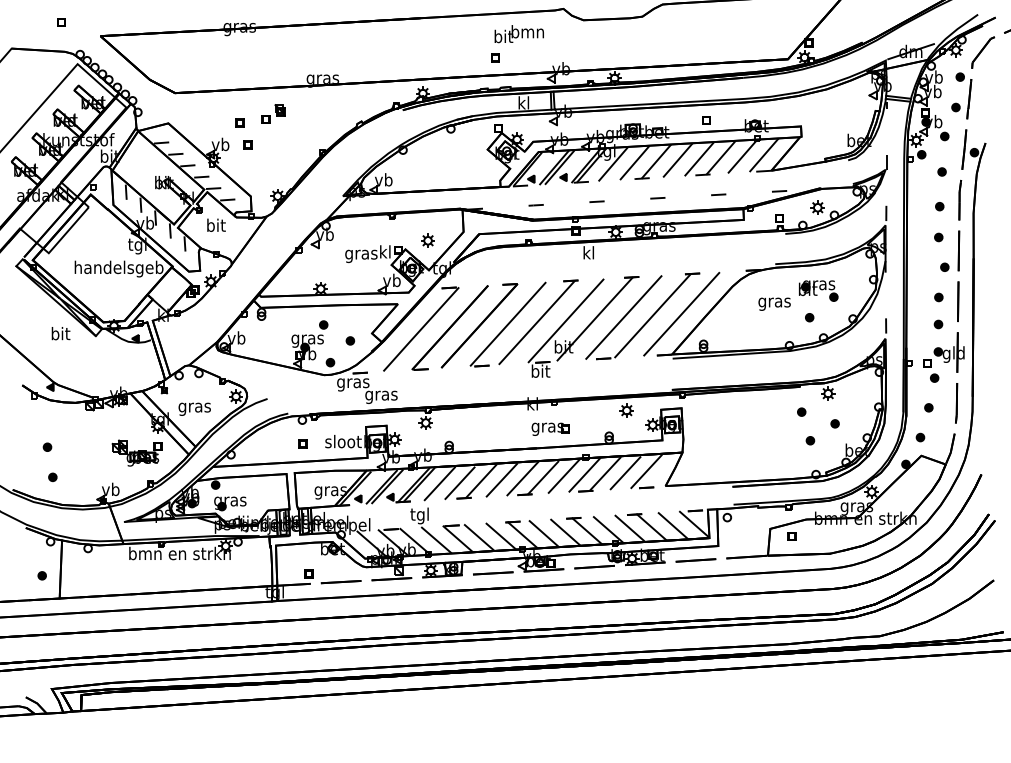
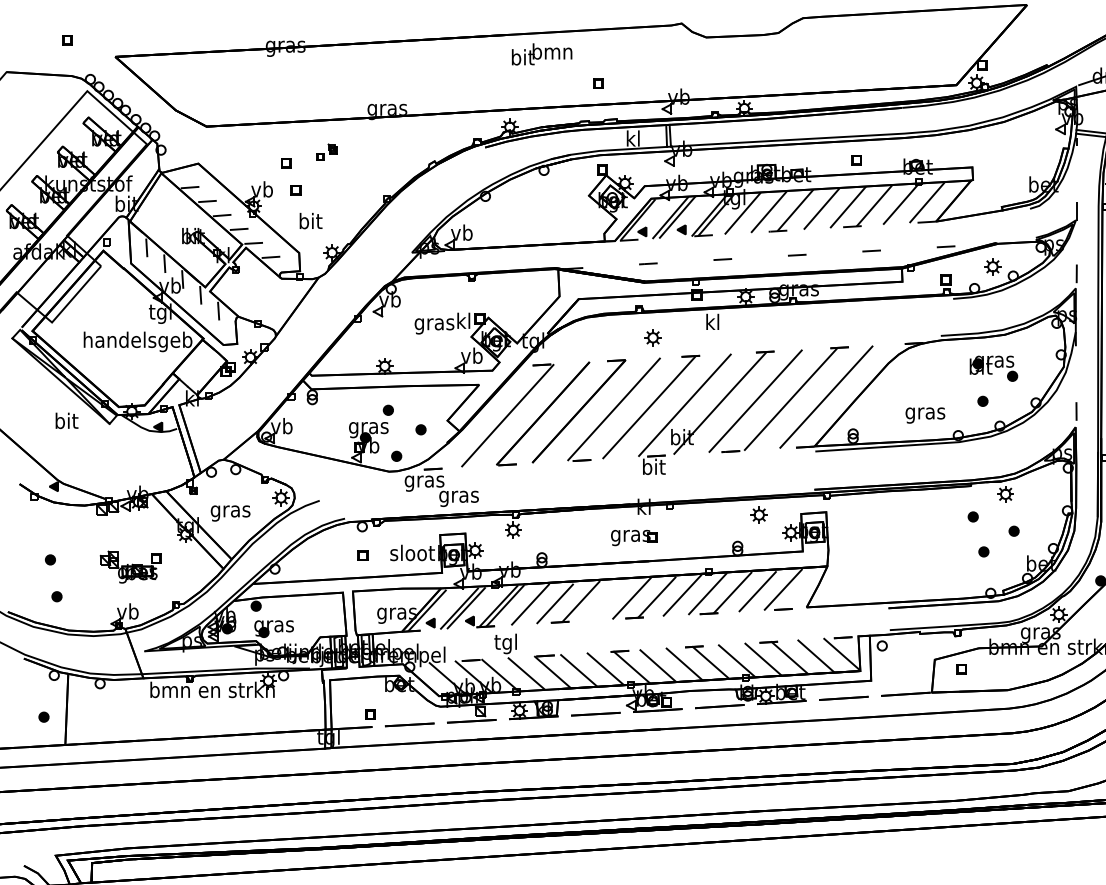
text: (518, 34) -> (541, 54), moved
part: (273, 113) -> (326, 151), size x0.7
text: (216, 224) -> (311, 220), moved
part: (427, 240) -> (652, 337), moved
text: (774, 303) -> (925, 414), moved
part: (550, 428) -> (634, 536), moved
part: (136, 452) -> (129, 566), moved
line: (501, 480) -> (605, 600), removed

